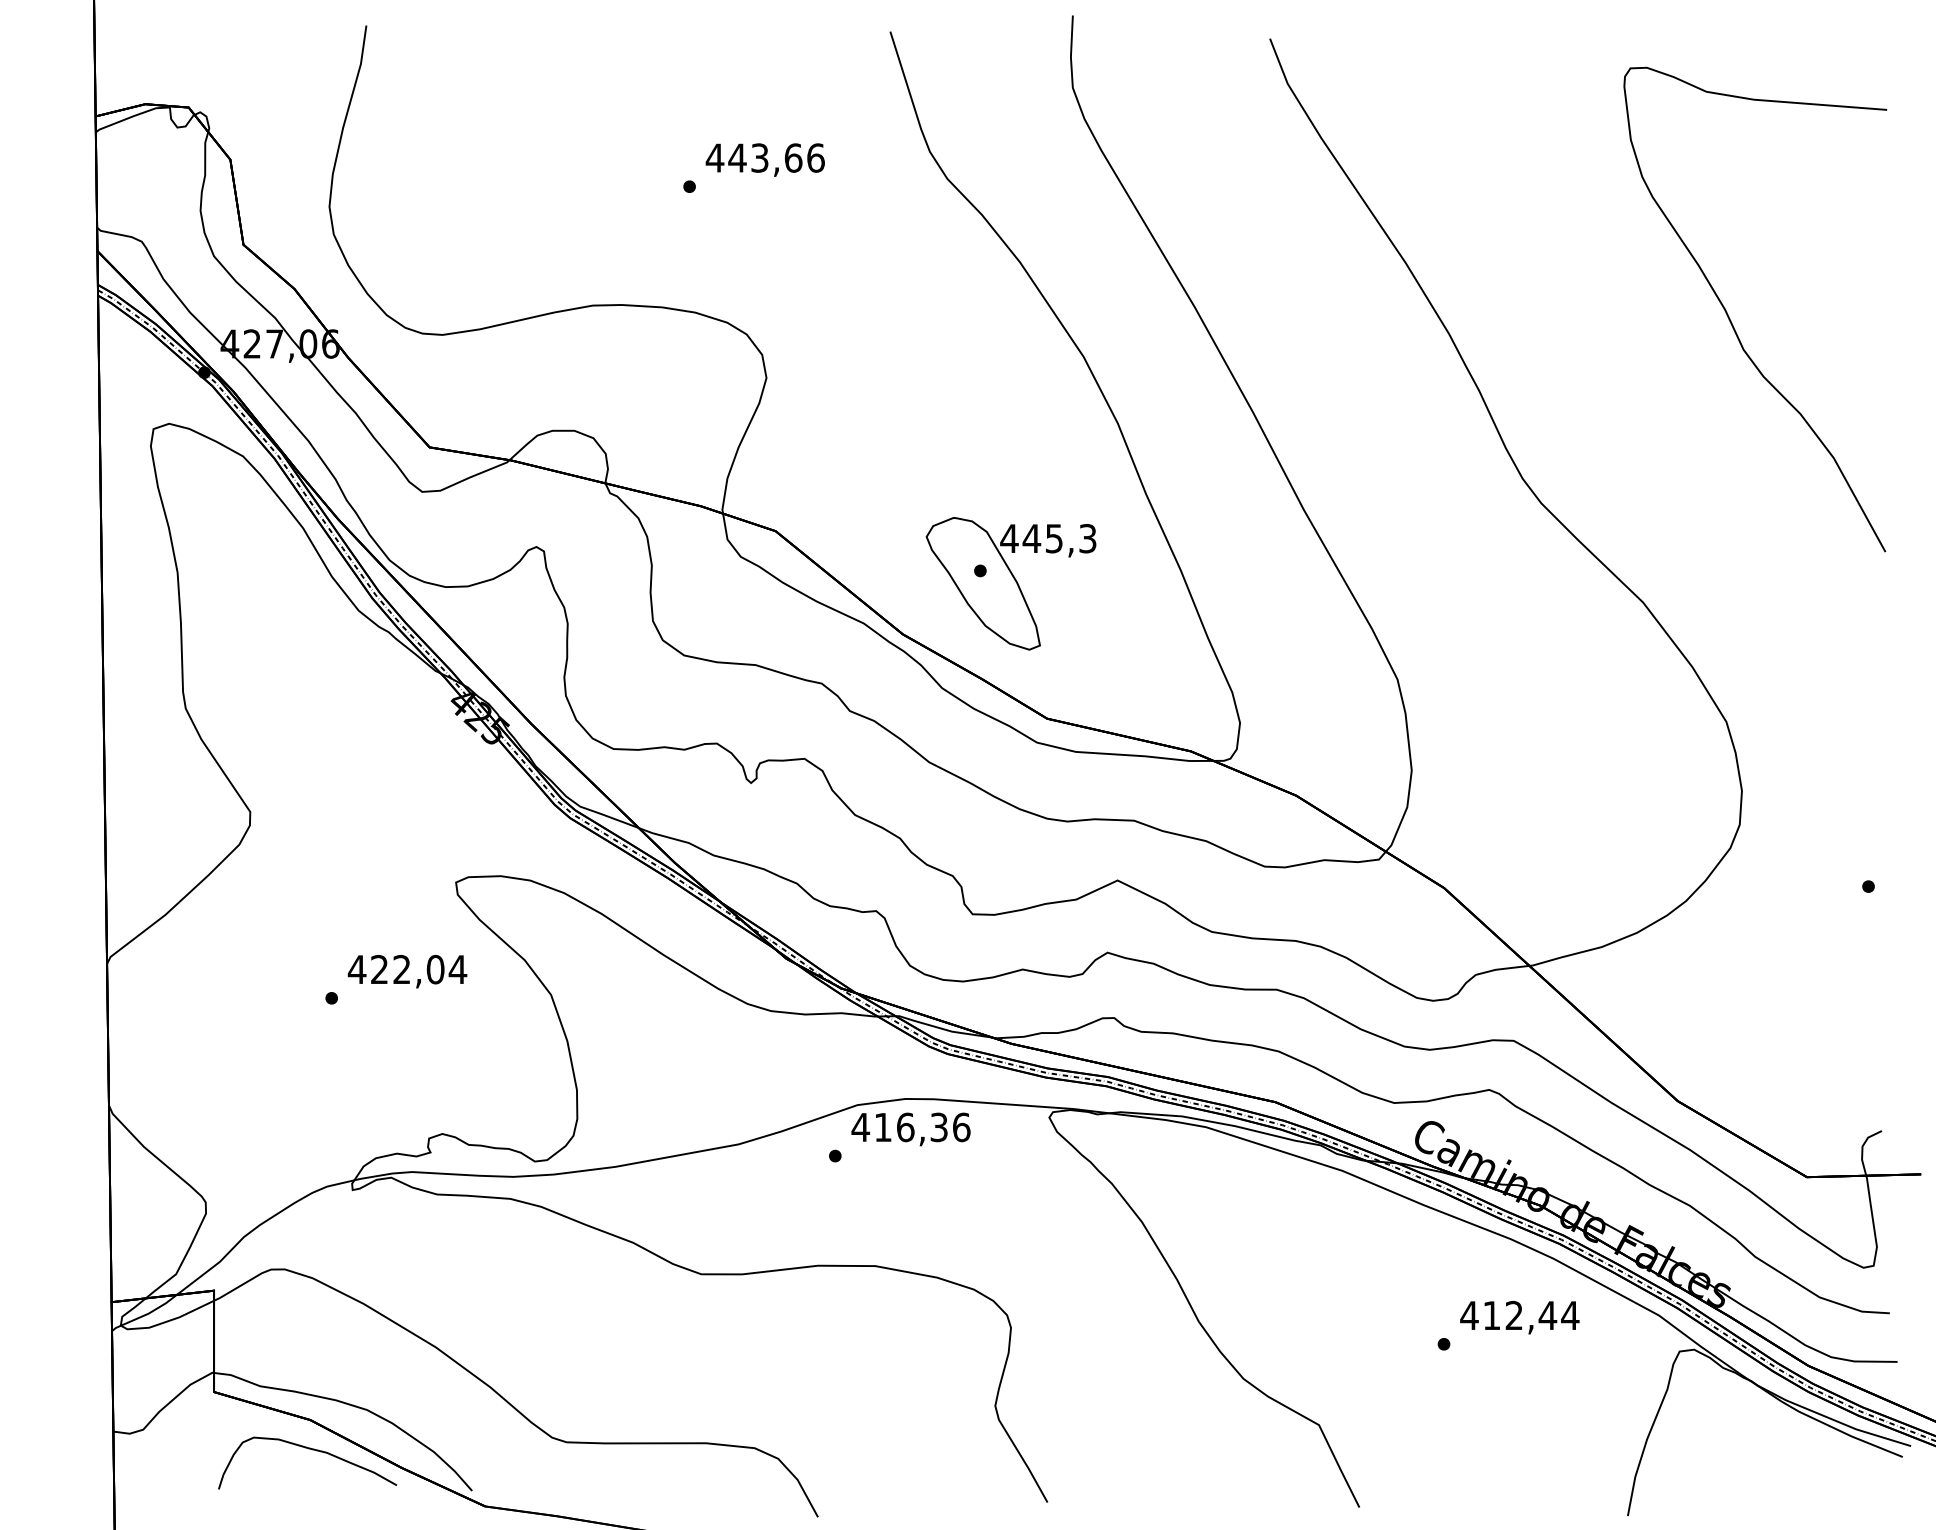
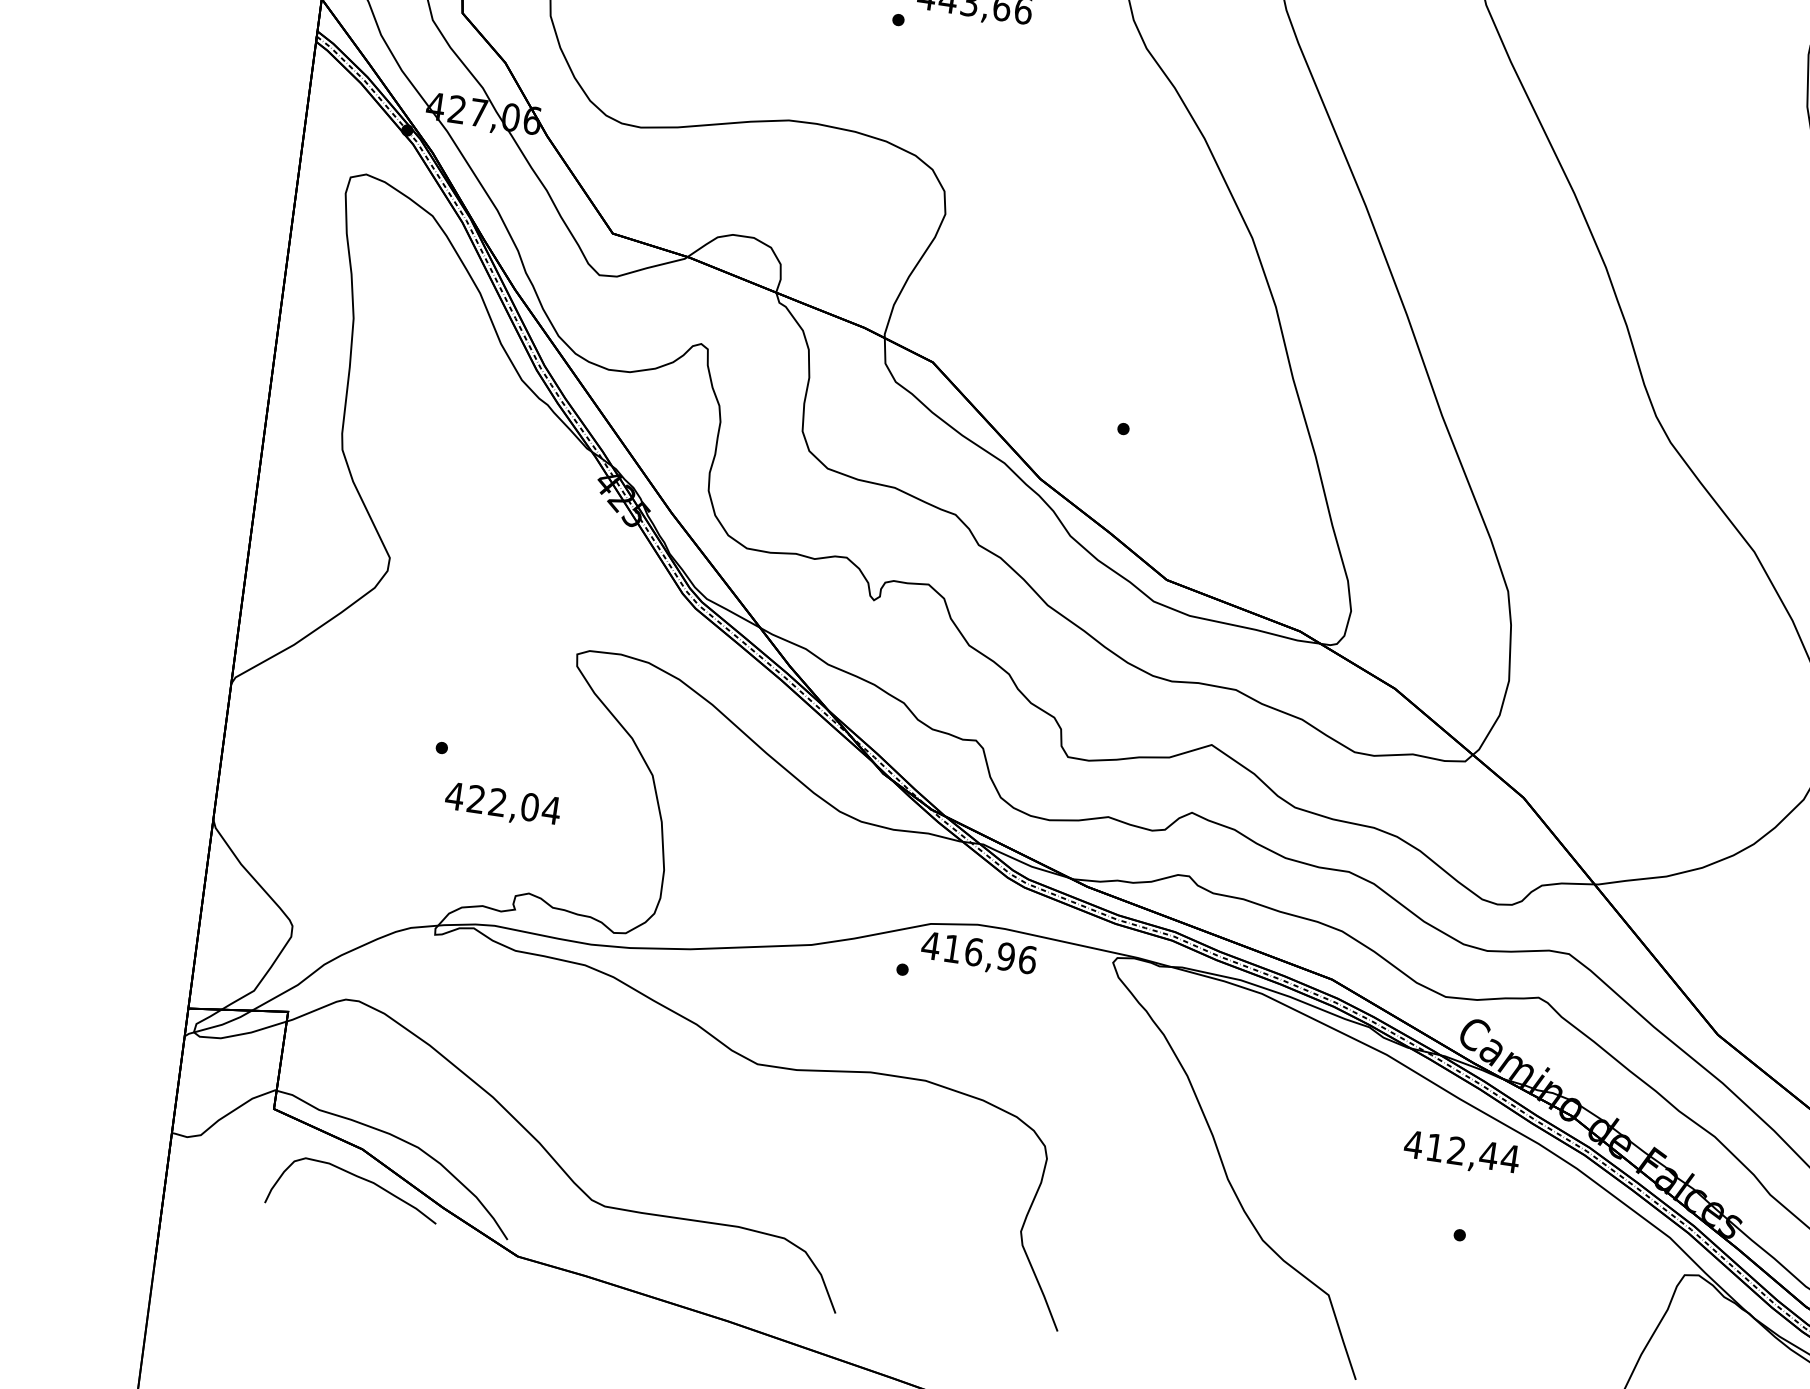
part: (1010, 583) -> (1150, 445), removed
text: (407, 971) -> (502, 805), moved
text: (938, 1127) -> (1005, 956), 416,36 -> 416,96
text: (1519, 1317) -> (1461, 1153), moved

